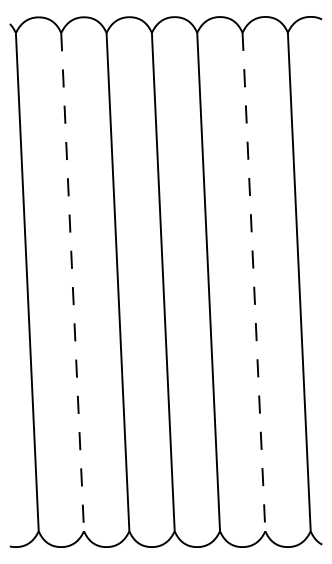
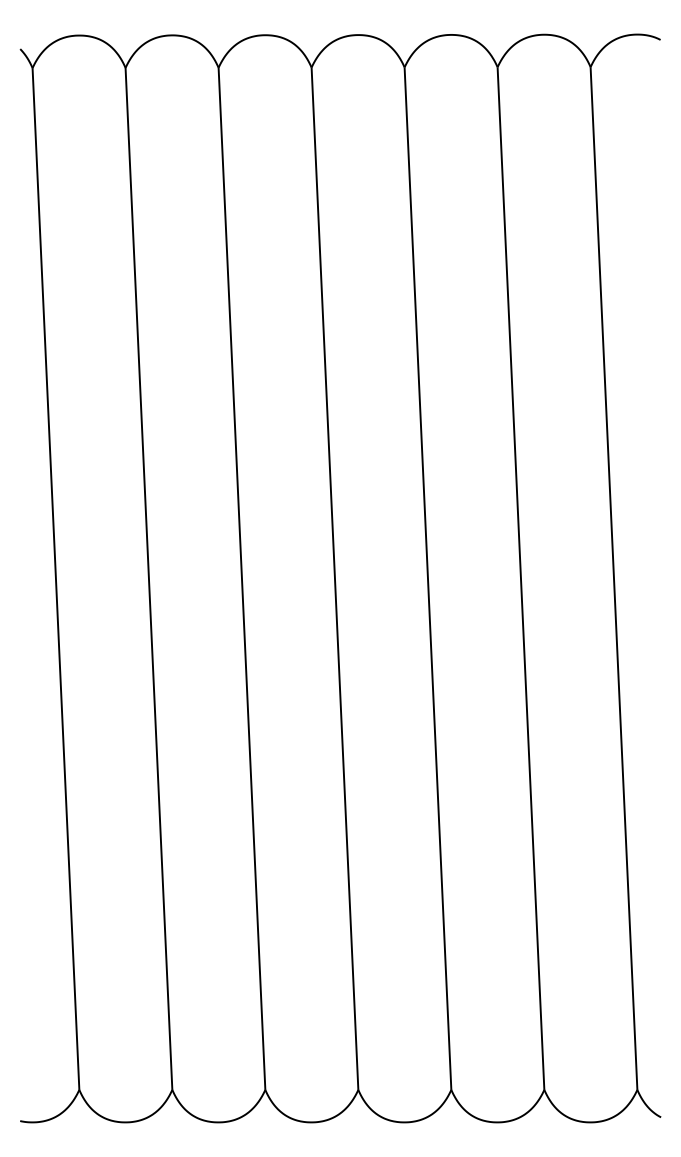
line: (72, 282) -> (148, 579), dashed -> solid
line: (253, 282) -> (520, 579), dashed -> solid

